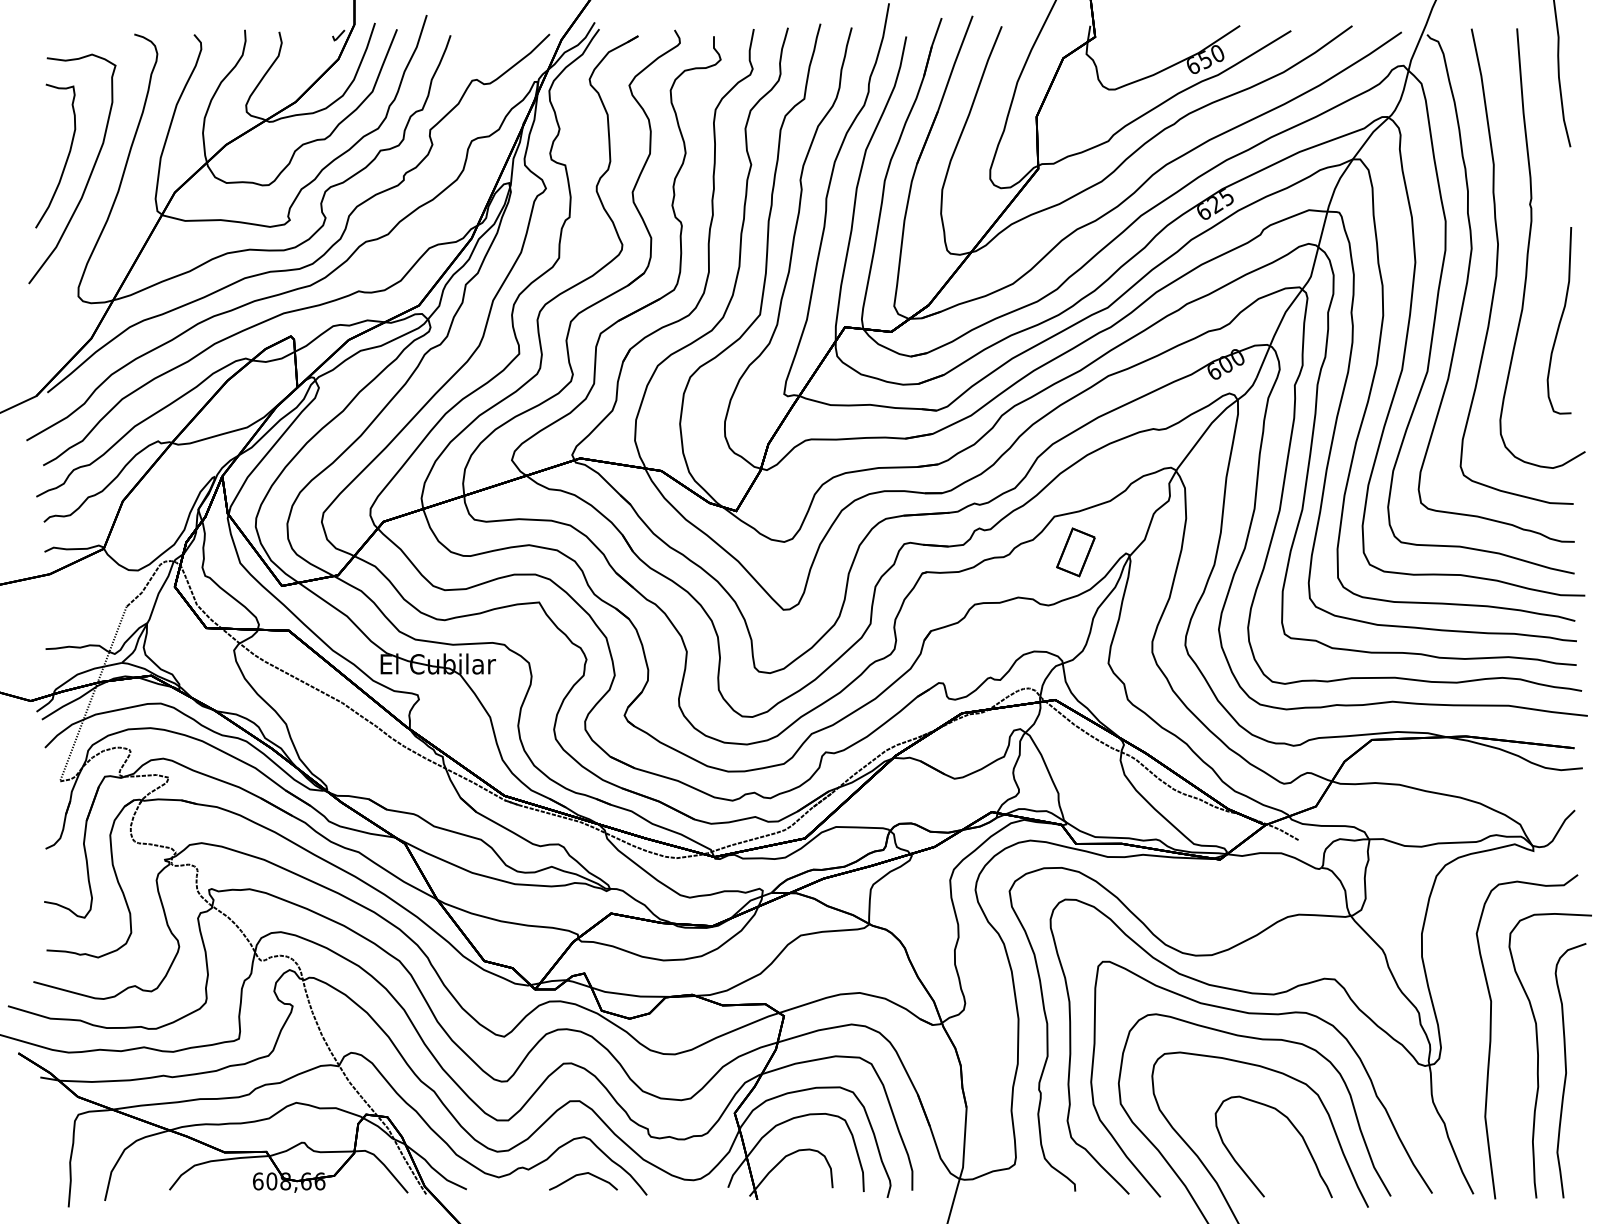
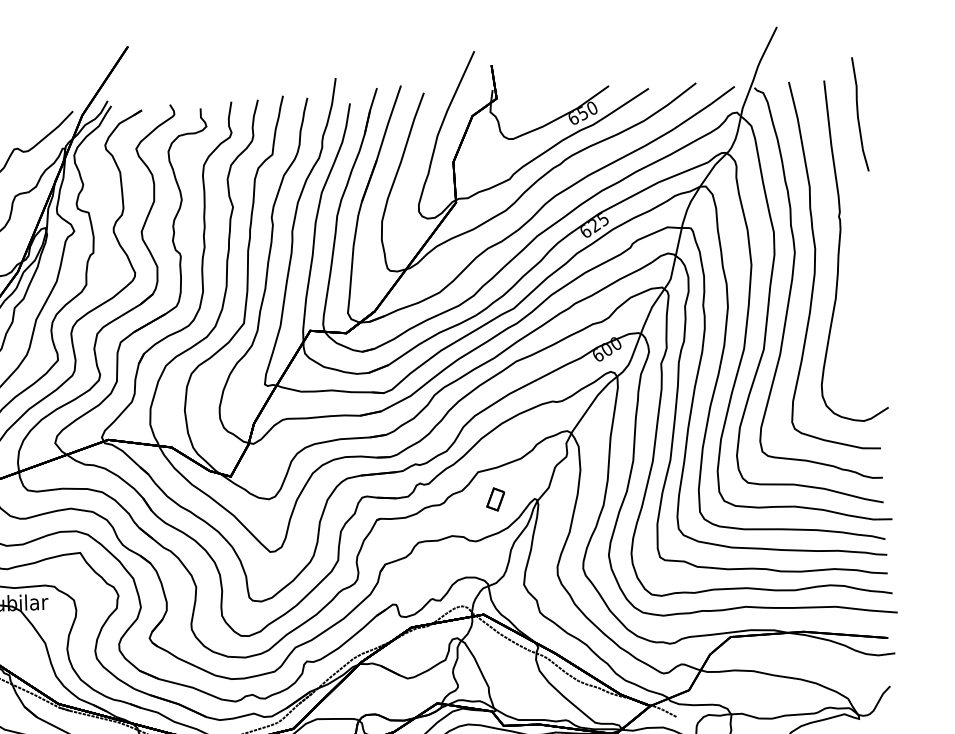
curve: (1559, 320) -> (864, 306), removed
part: (1075, 552) -> (495, 499), size x0.6

